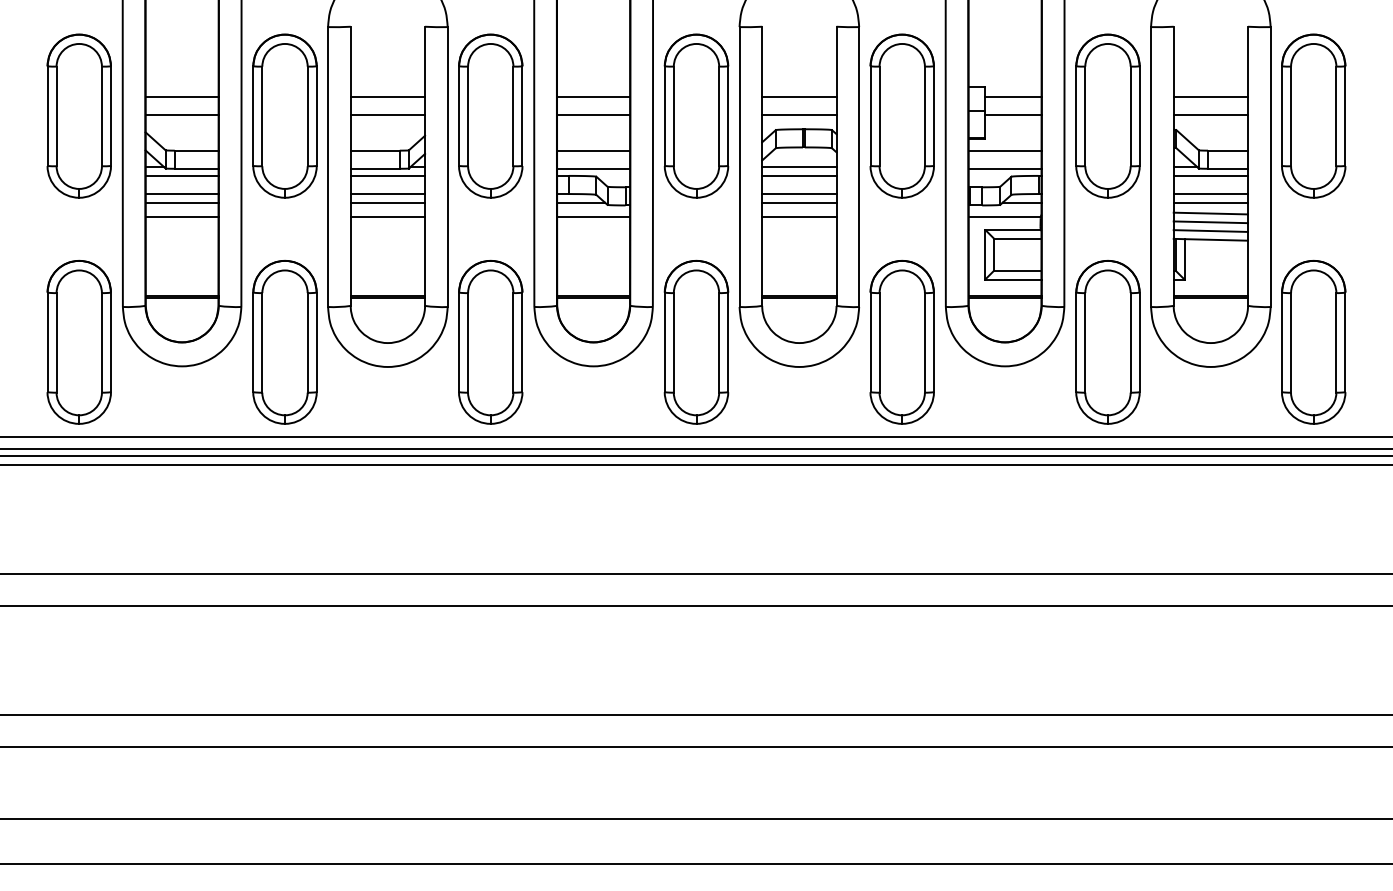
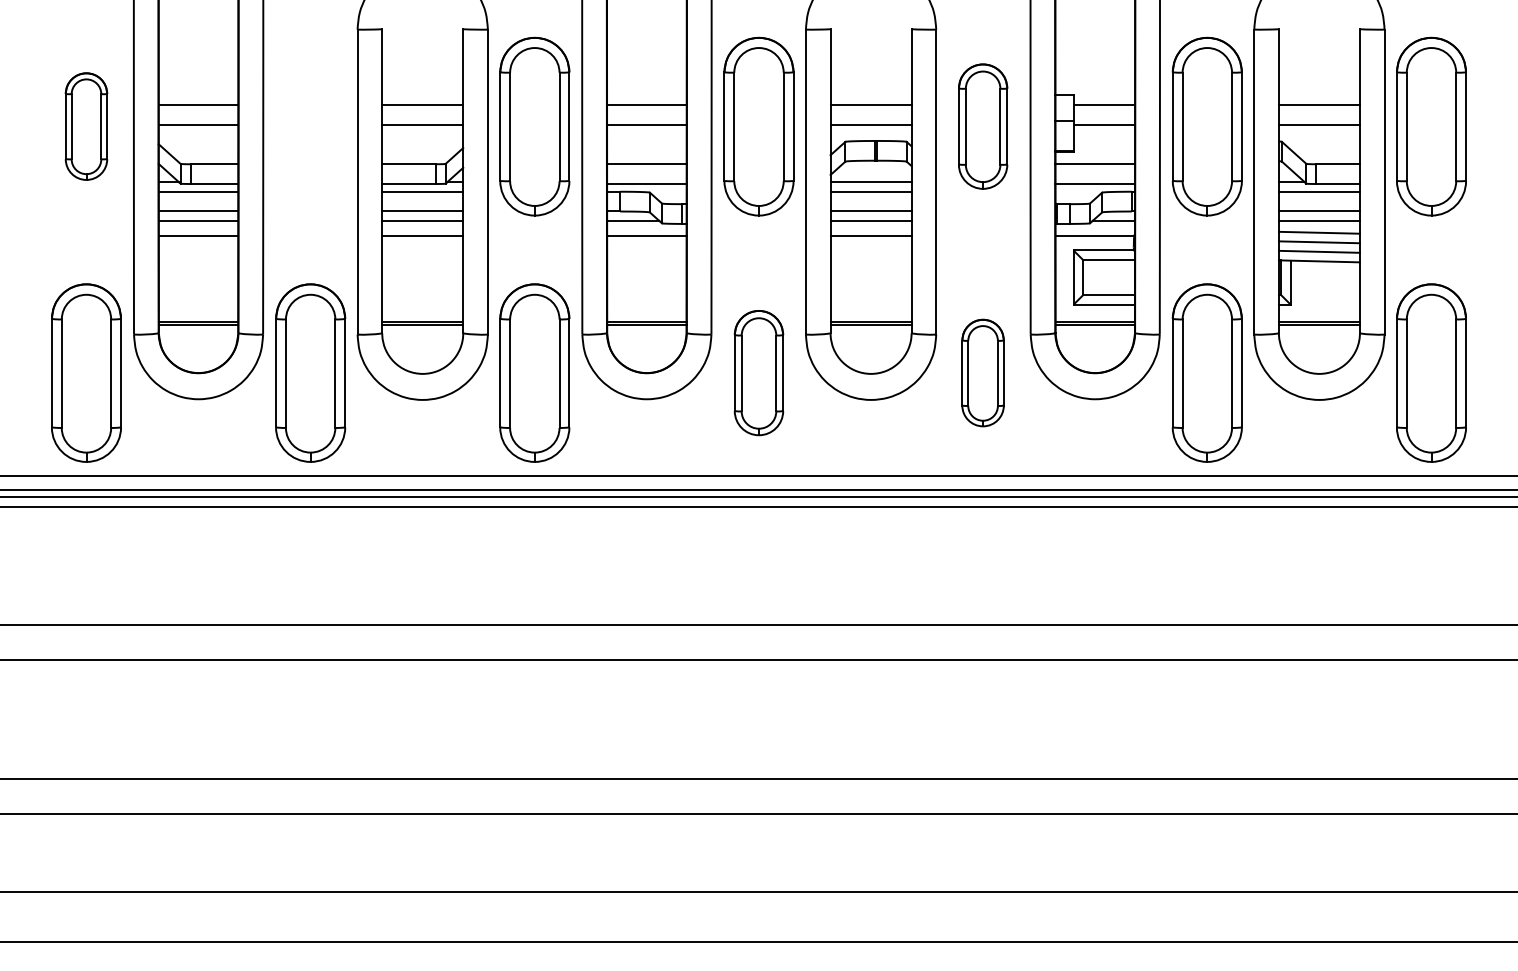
part: (79, 116) -> (86, 126), size x0.6
part: (284, 116) -> (310, 126), removed
part: (901, 116) -> (982, 126), size x0.7
part: (696, 341) -> (758, 372), size x0.7
part: (901, 341) -> (982, 372), size x0.6

